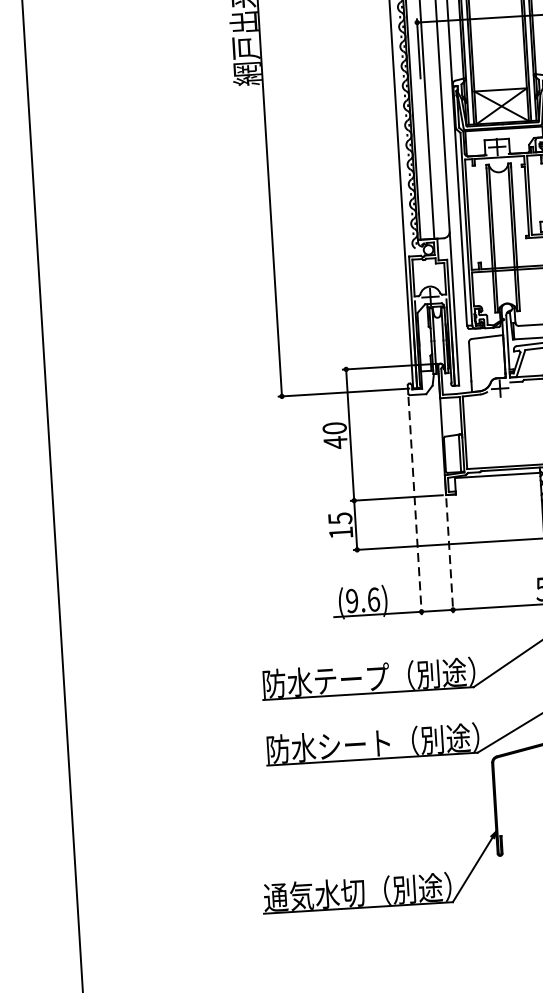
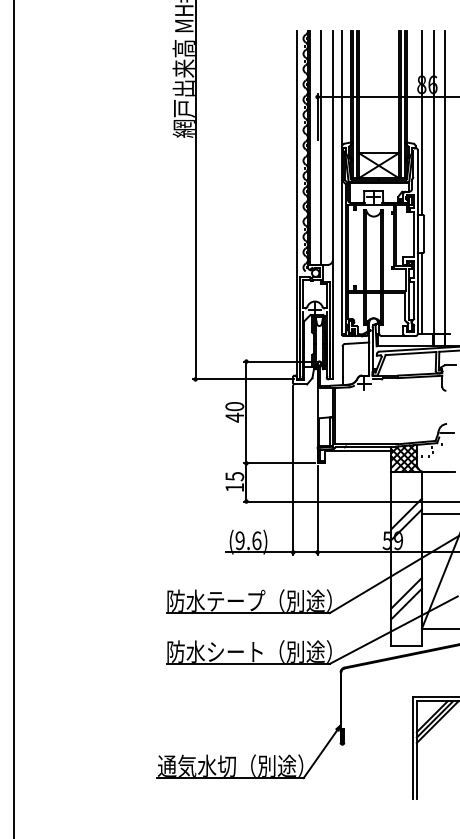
line: (415, 506) -> (293, 470), dashed -> solid
line: (449, 555) -> (317, 510), dashed -> solid

